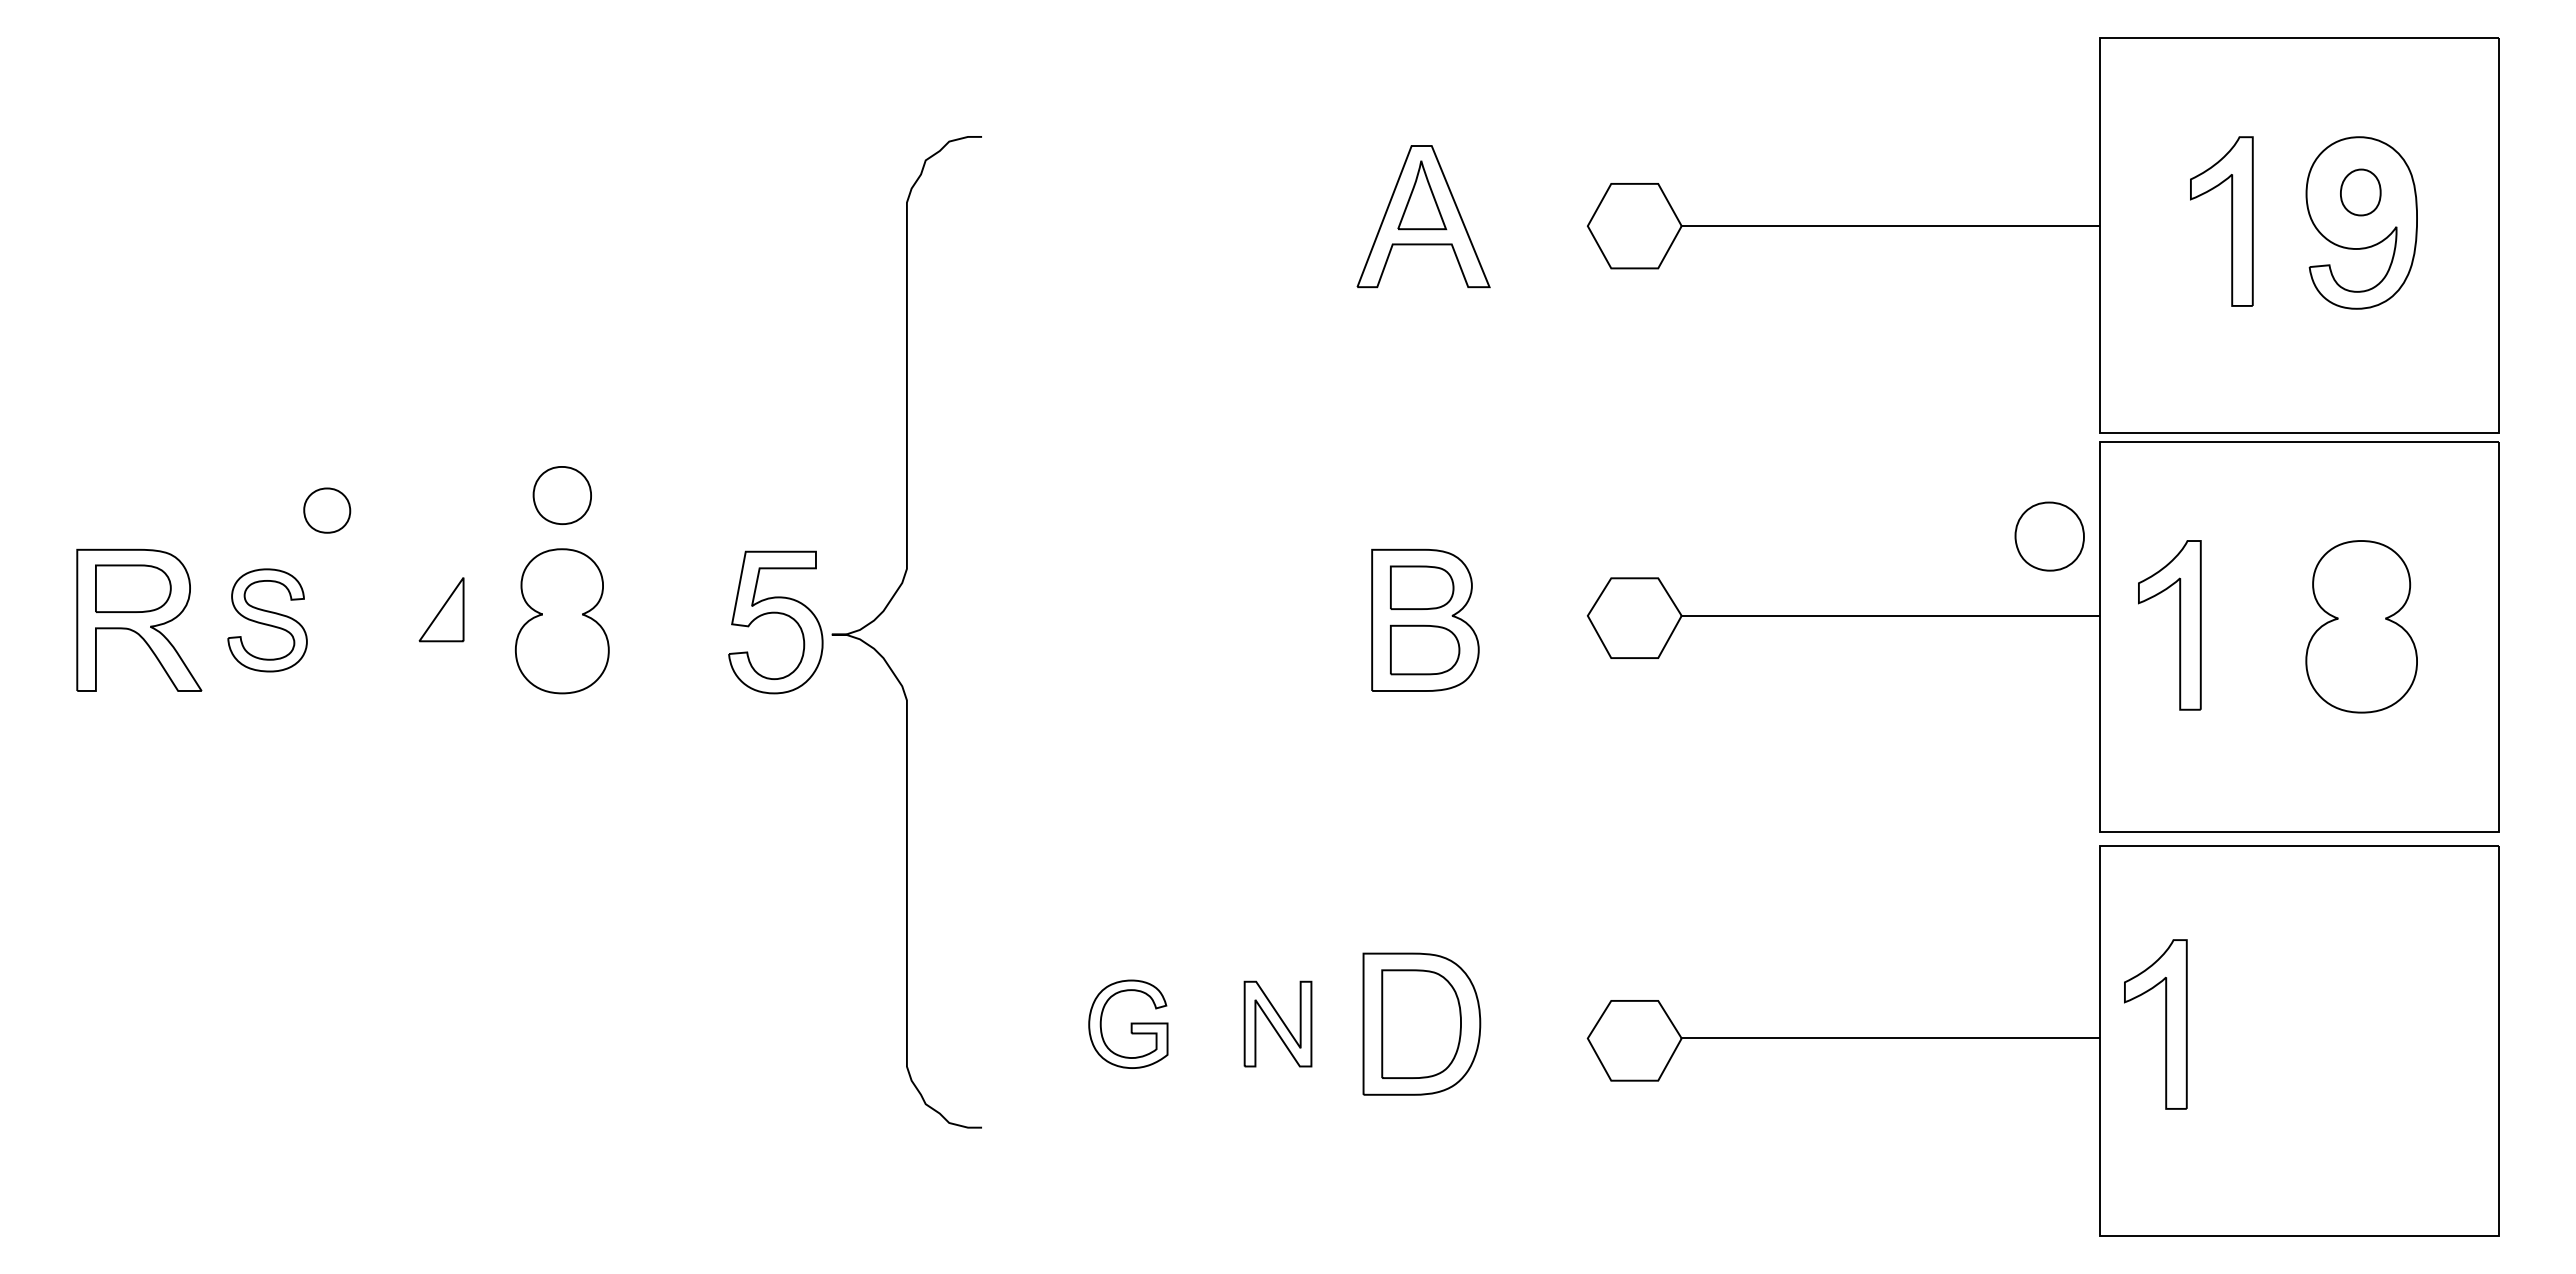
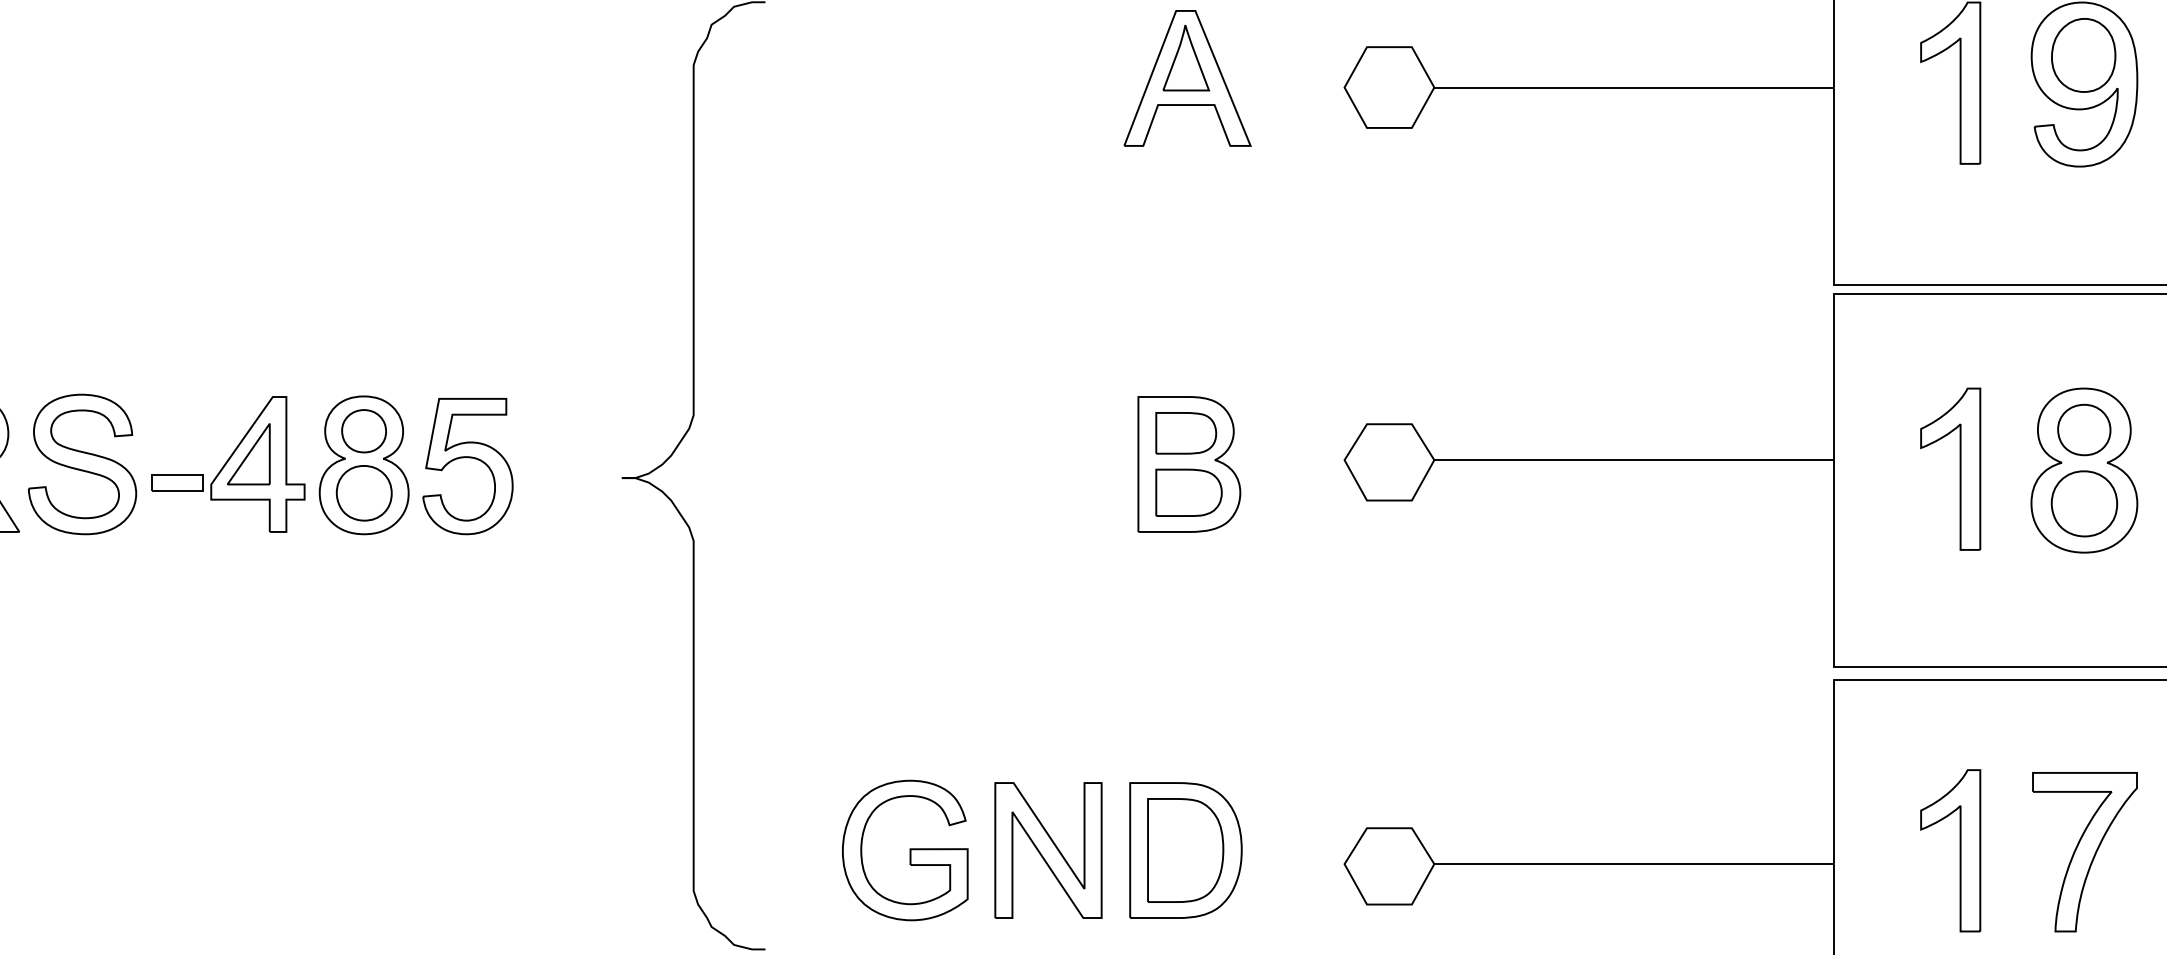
part: (2360, 192) -> (2083, 55), size x1.67
part: (561, 495) -> (363, 493), moved
part: (327, 510) -> (364, 431), moved
part: (2049, 536) -> (2084, 503), moved
part: (2361, 584) -> (2084, 430), added
part: (779, 614) -> (471, 458), moved
part: (419, 619) -> (227, 463), added
part: (267, 620) -> (82, 464), size x1.43
part: (2179, 625) -> (1959, 469), moved
part: (1277, 1023) -> (1047, 849), size x1.67
part: (1128, 1024) -> (905, 850), size x1.67
part: (2165, 1024) -> (1959, 850), moved
part: (2362, 1025) -> (2085, 851), added

